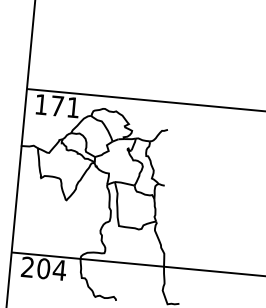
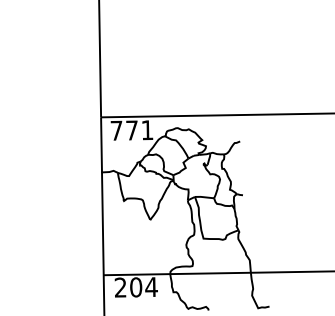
text: (41, 104) -> (116, 130), 171 -> 771

